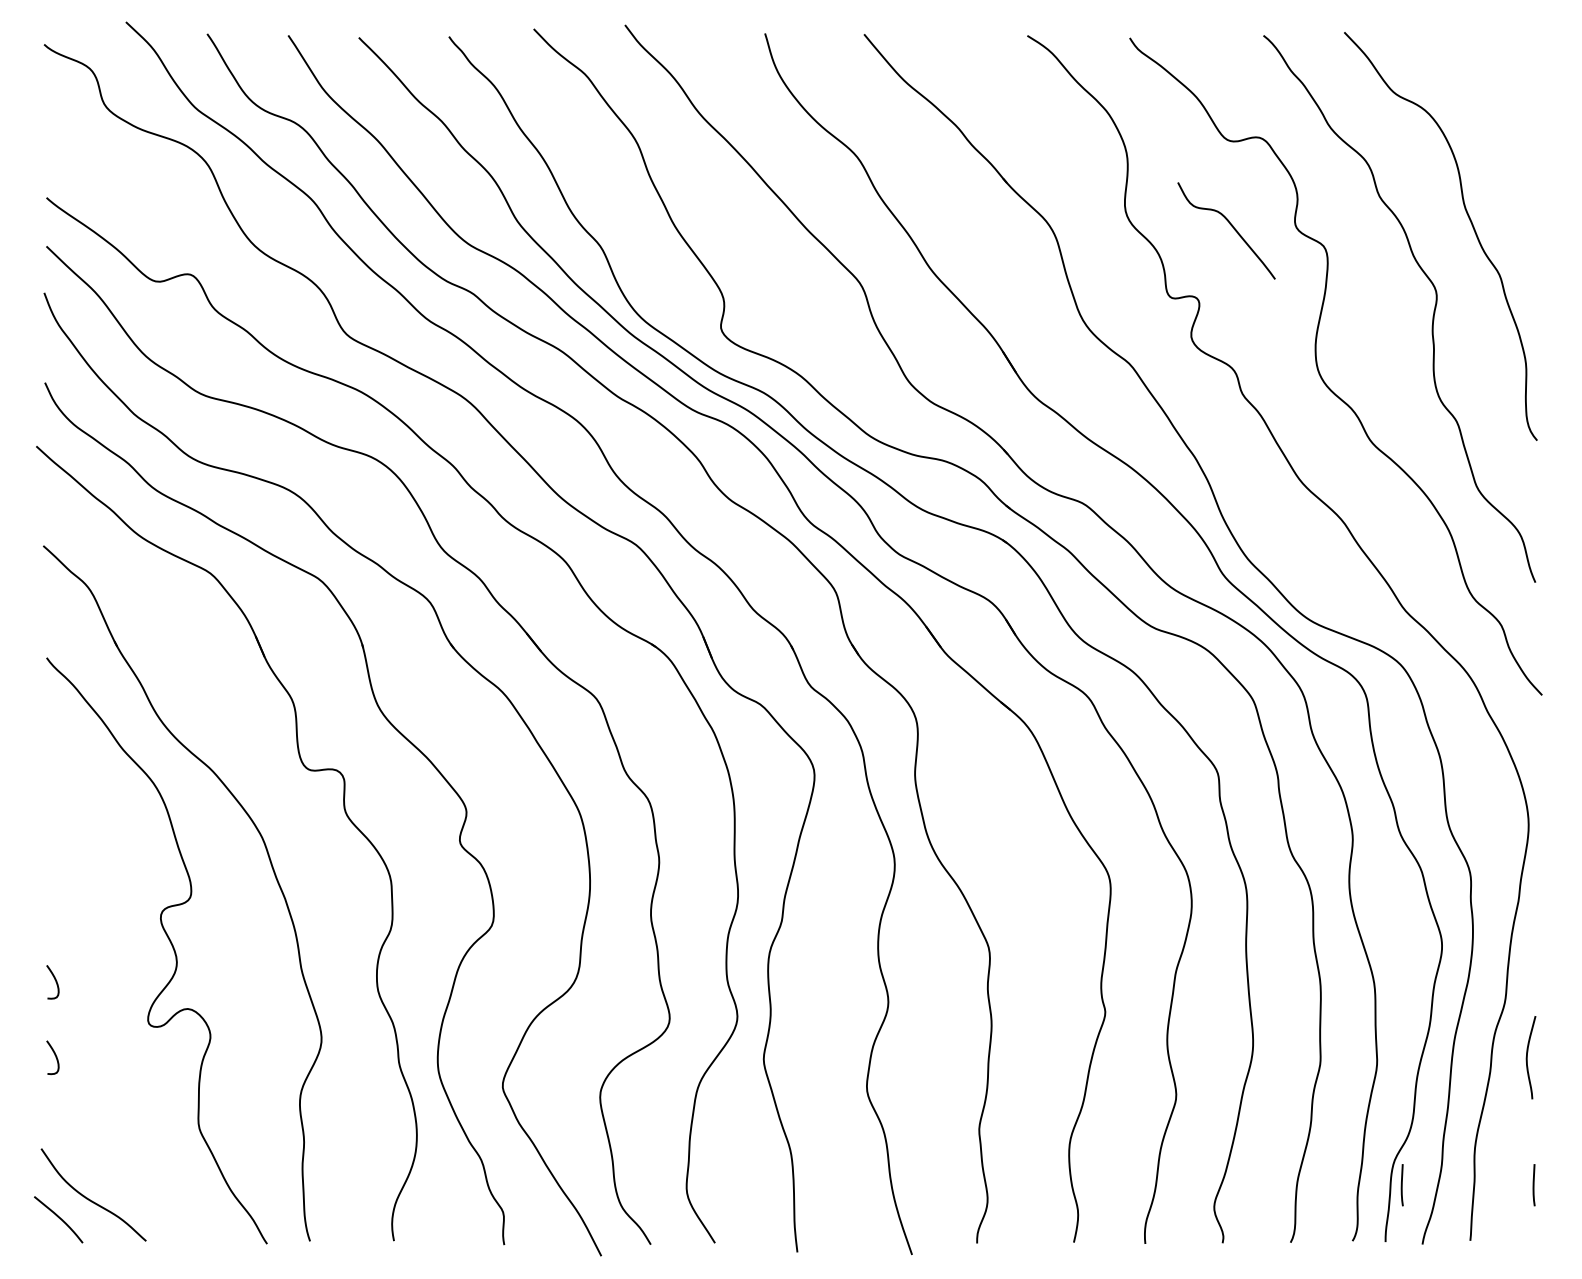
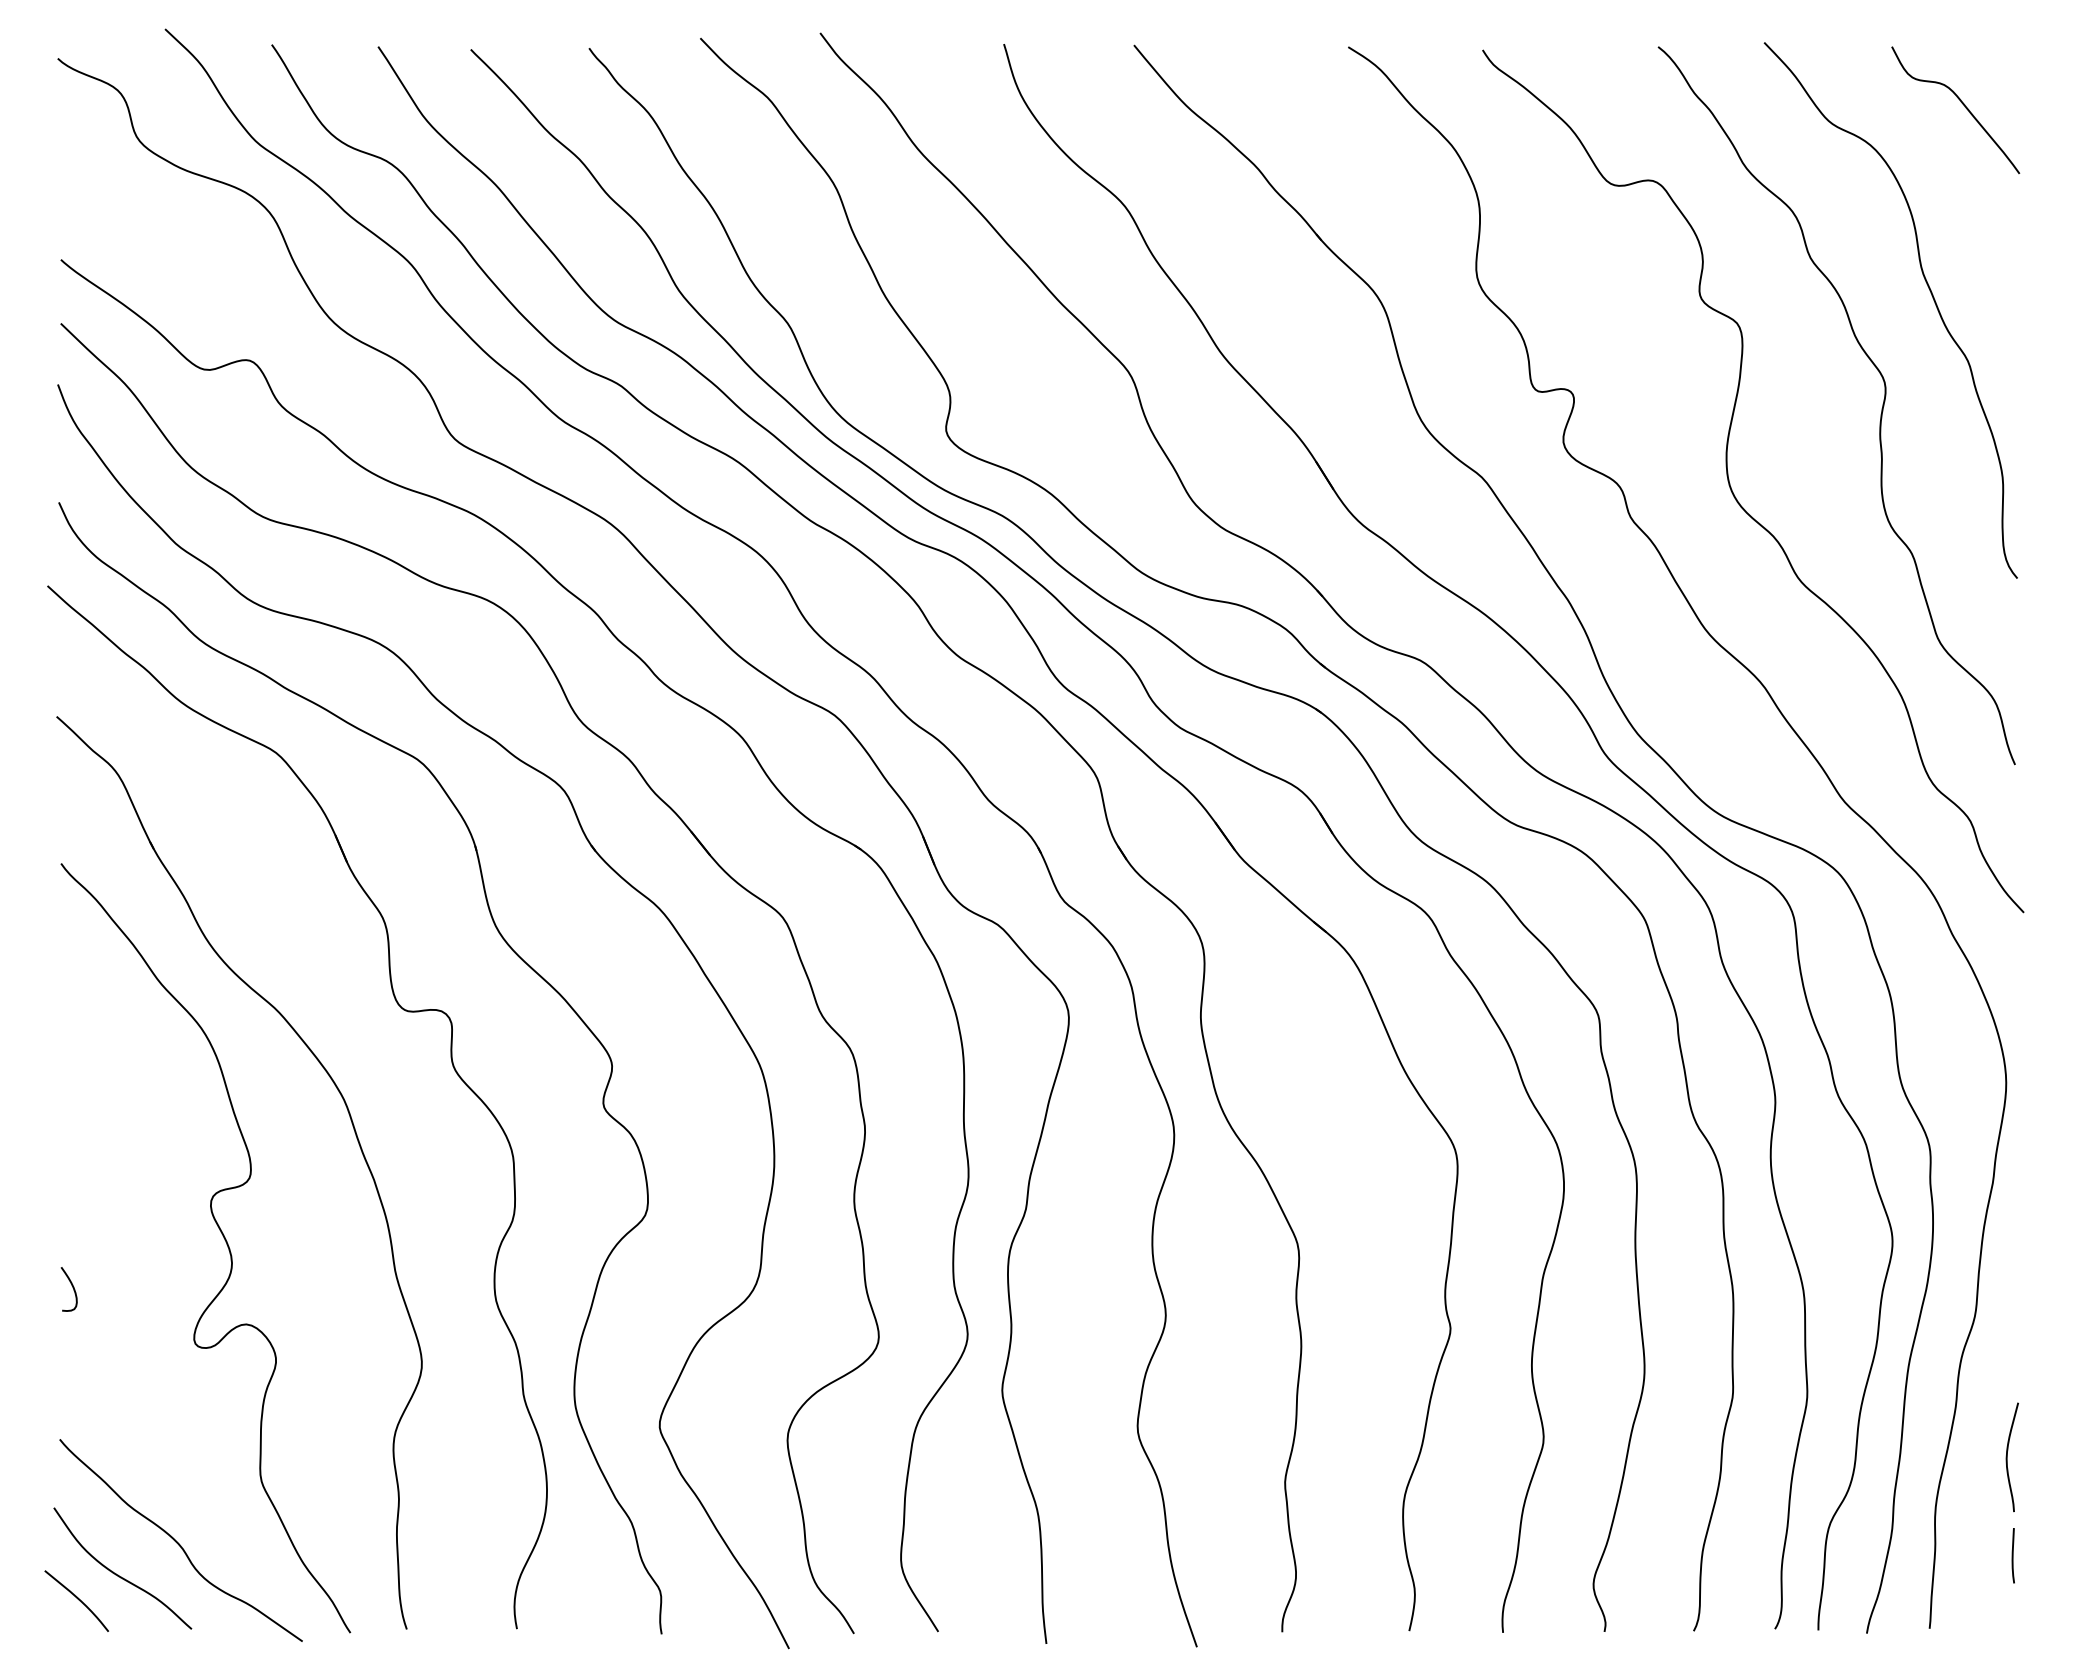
curve: (1230, 225) -> (1961, 103), moved
curve: (55, 1056) -> (72, 1386), removed
curve: (1527, 1057) -> (2007, 1457), moved
curve: (136, 1175) -> (178, 1542), added
line: (1401, 1185) -> (1839, 1555), removed

